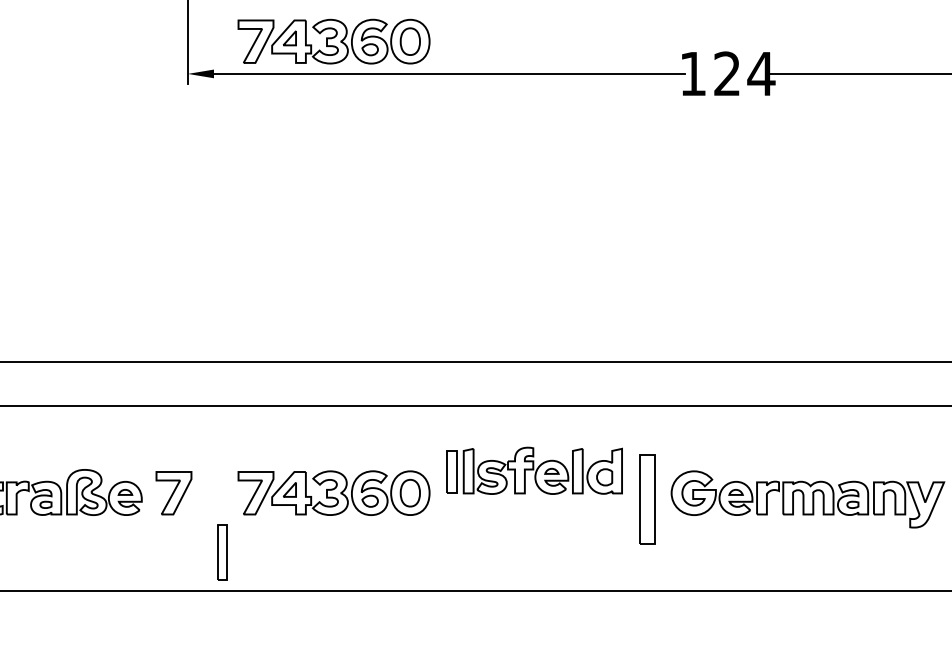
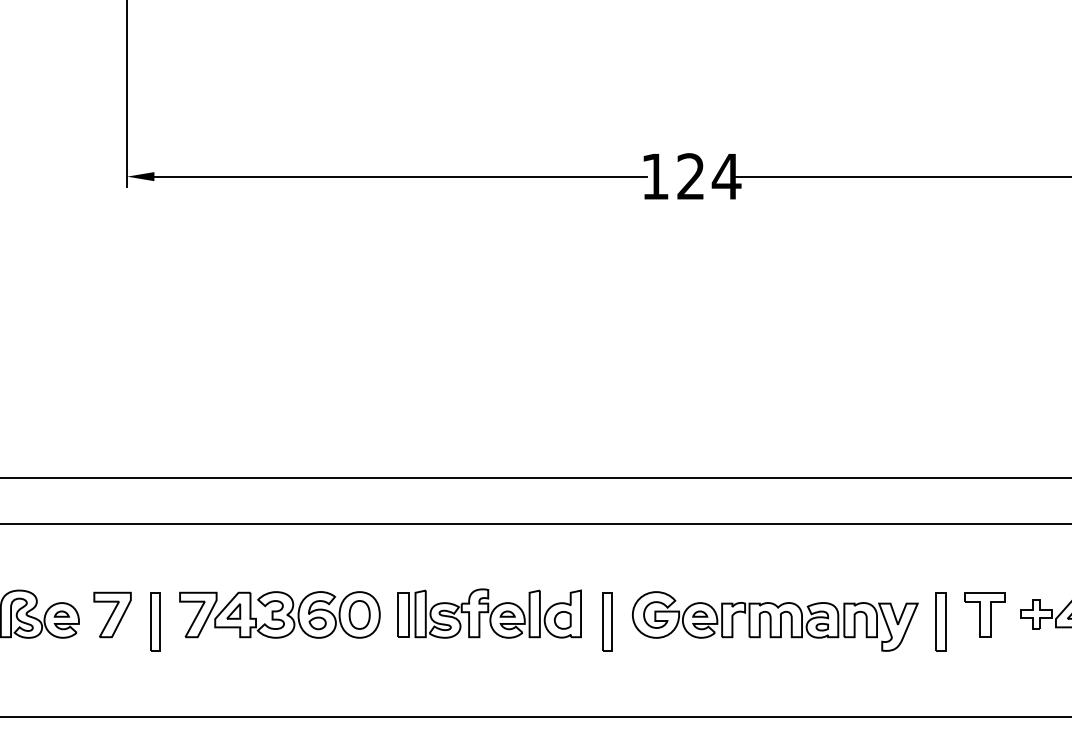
part: (333, 41) -> (279, 142), removed
part: (534, 470) -> (489, 613), moved
part: (647, 499) -> (607, 621), size x0.62
part: (222, 552) -> (155, 621), moved

